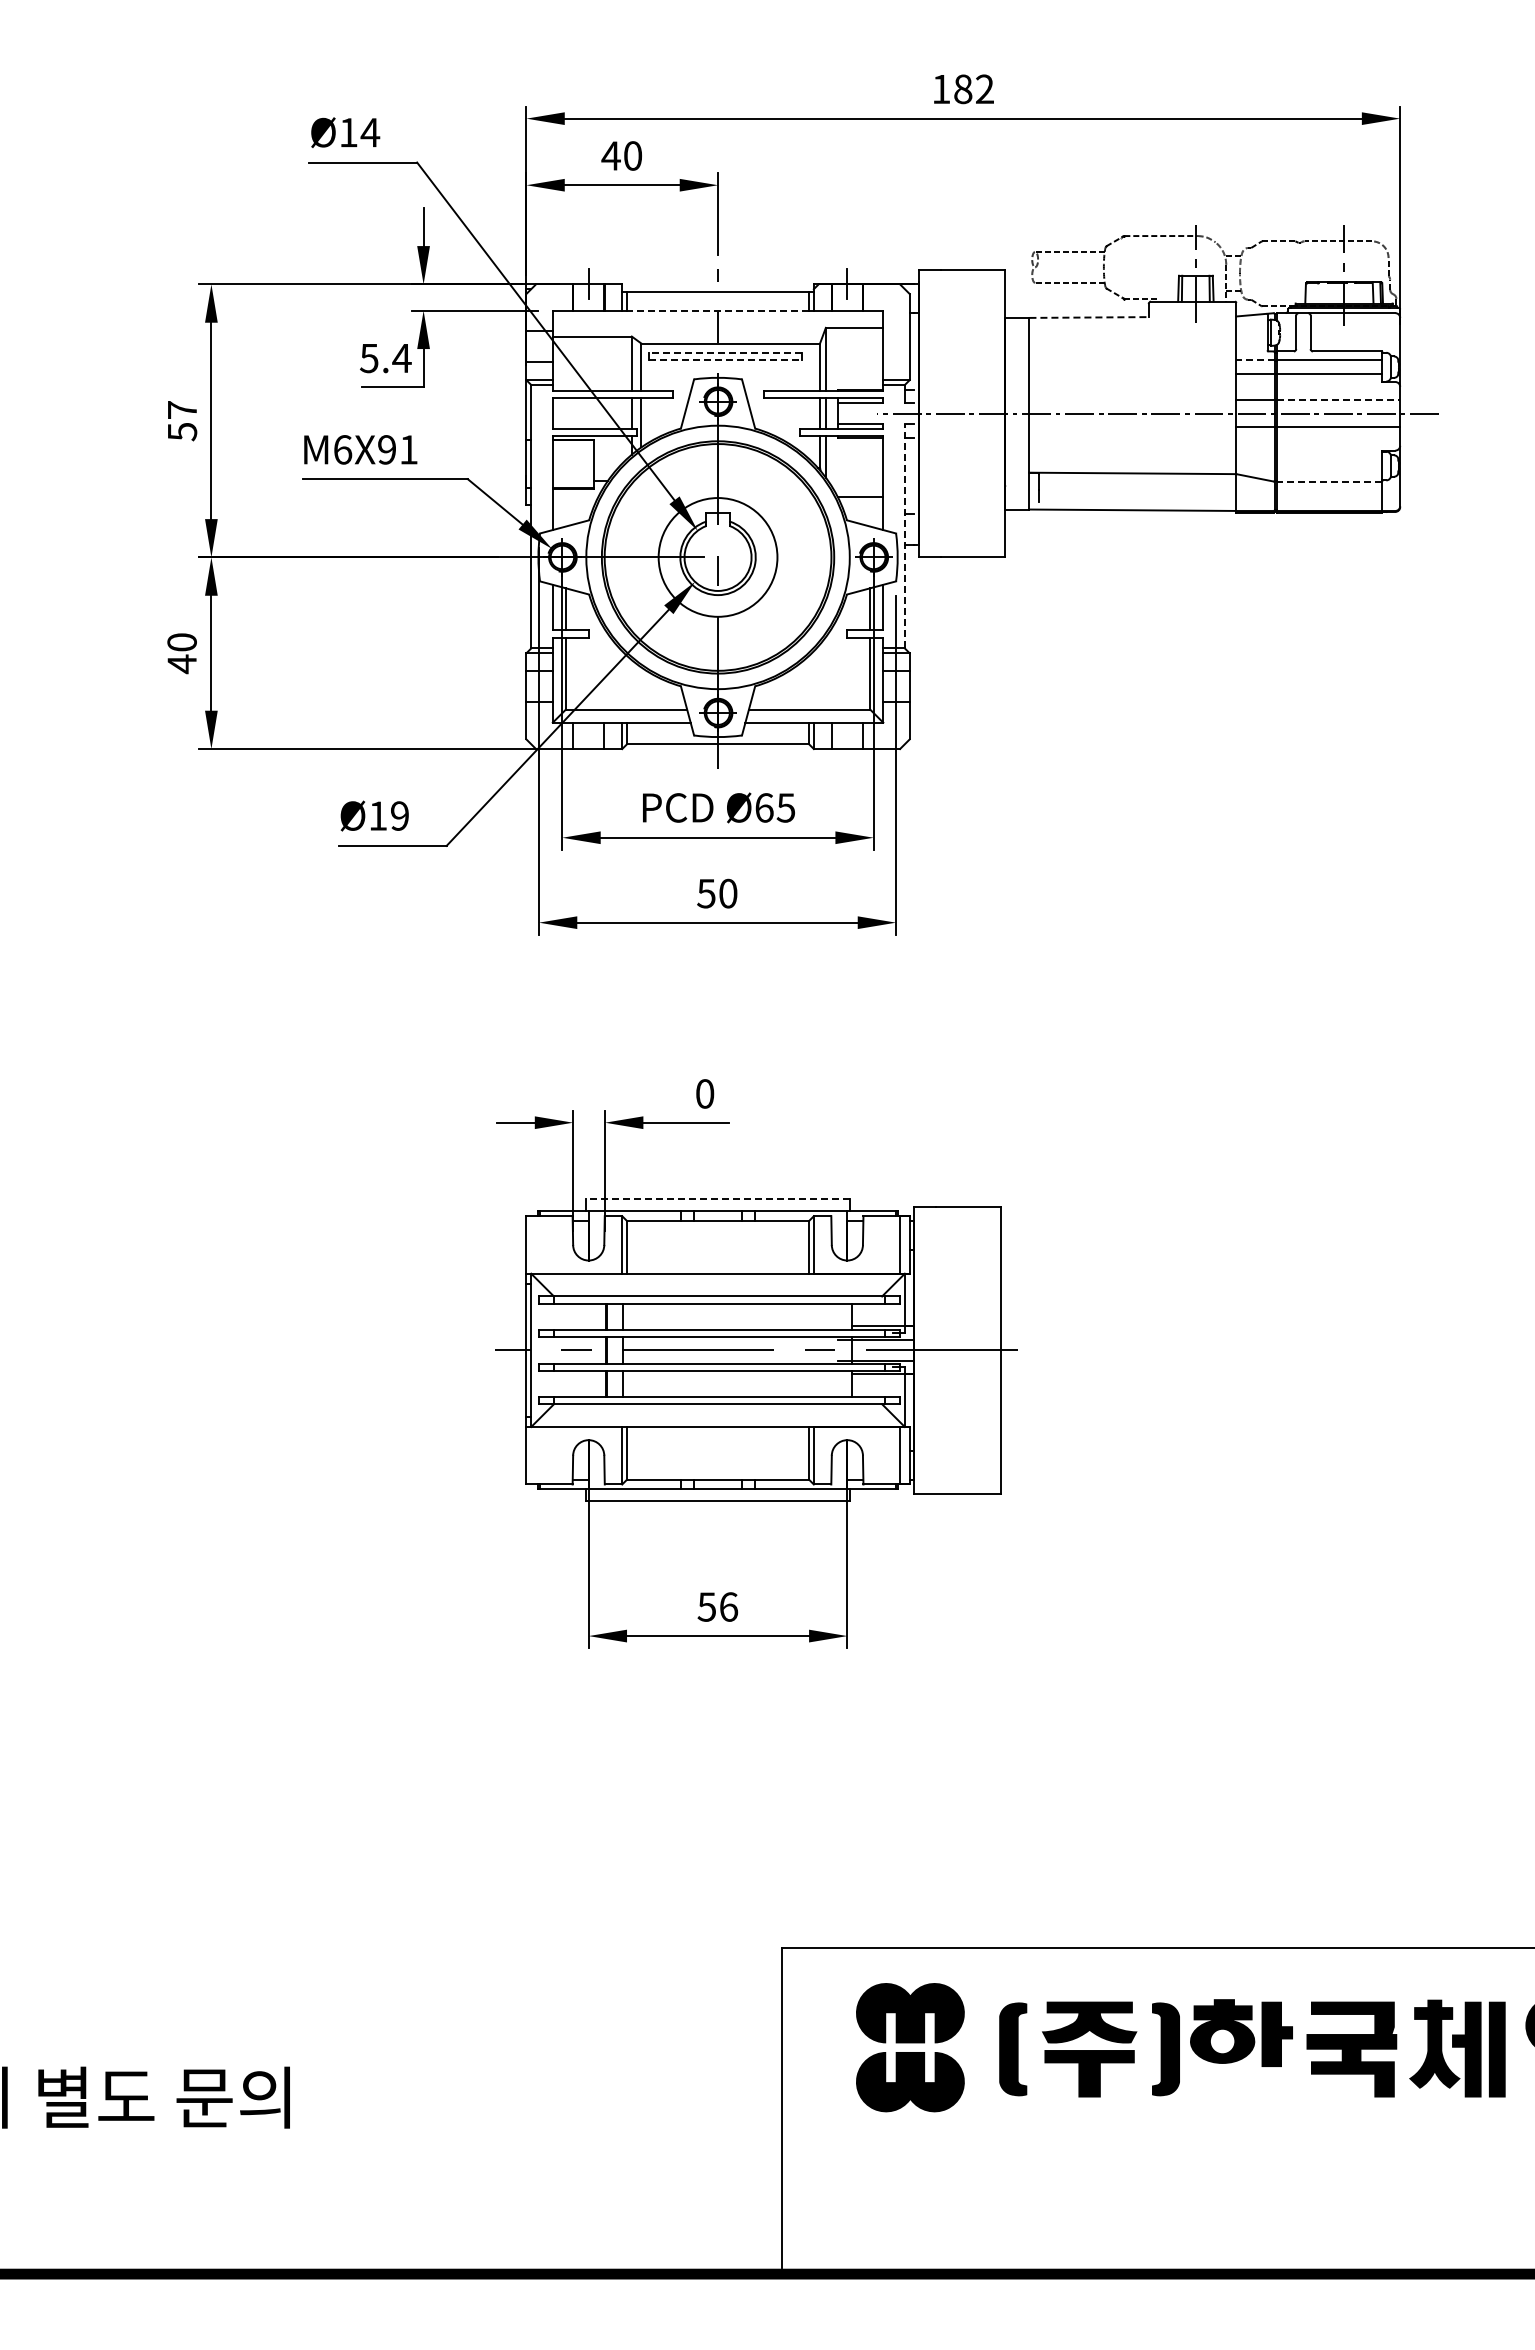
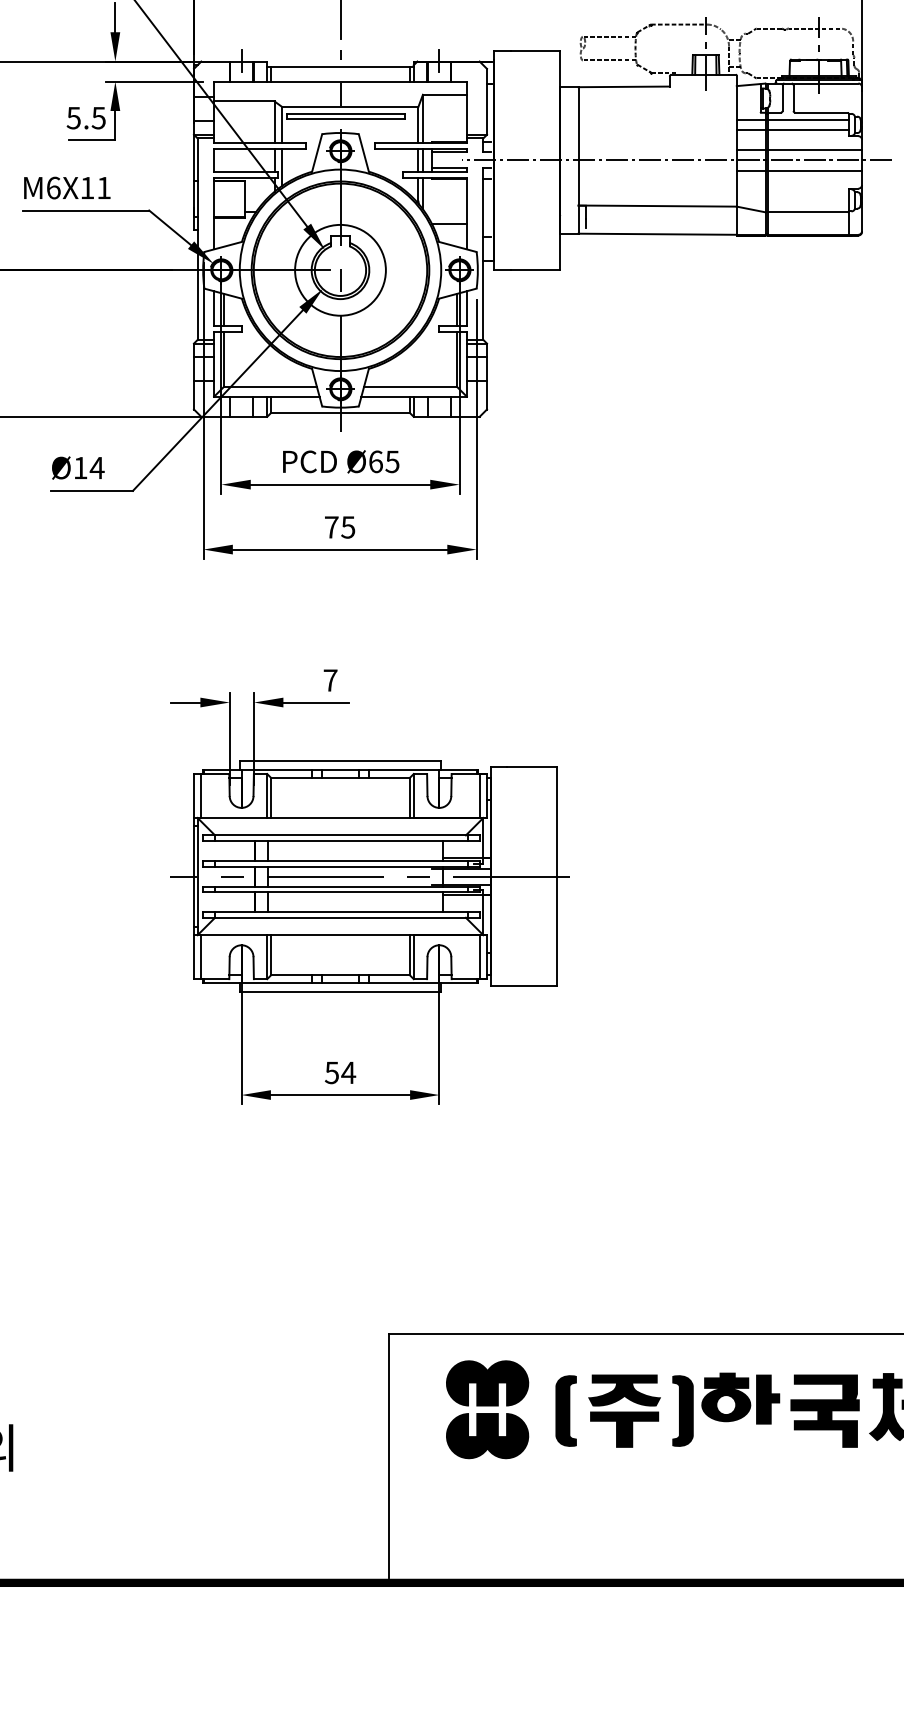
line: (717, 310) -> (340, 81), dashed -> solid
line: (1089, 317) -> (624, 86), dashed -> solid
line: (725, 352) -> (346, 113), dashed -> solid
text: (401, 358) -> (98, 118), 5.4 -> 5.5
line: (725, 359) -> (346, 118), dashed -> solid
line: (1255, 360) -> (751, 119), dashed -> solid
line: (1338, 400) -> (814, 150), dashed -> solid
text: (386, 449) -> (86, 187), M6X91 -> M6X11
line: (1328, 481) -> (807, 212), dashed -> solid
line: (904, 535) -> (483, 253), dashed -> solid
text: (399, 815) -> (96, 467), Ø19 -> Ø14
text: (717, 893) -> (340, 527), 50 -> 75
text: (705, 1093) -> (330, 680), 0 -> 7
line: (718, 1199) -> (340, 761), dashed -> solid
line: (536, 1244) -> (201, 795), added
line: (536, 1455) -> (201, 956), added
text: (728, 1606) -> (348, 1072), 56 -> 54

